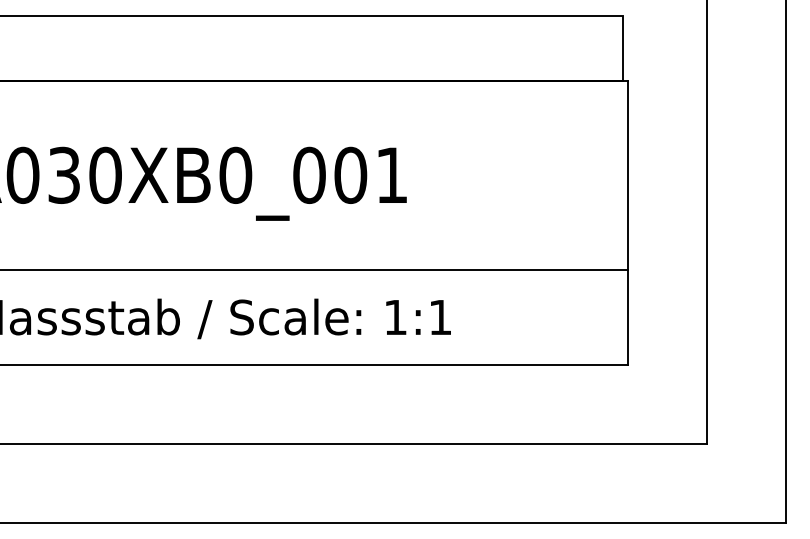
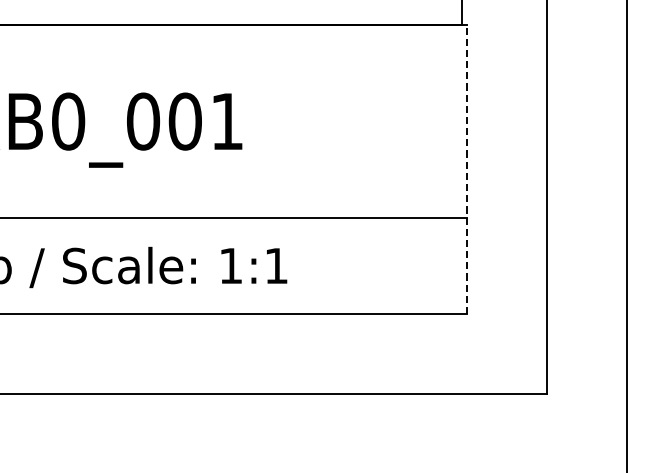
line: (627, 222) -> (466, 169), solid -> dashed

